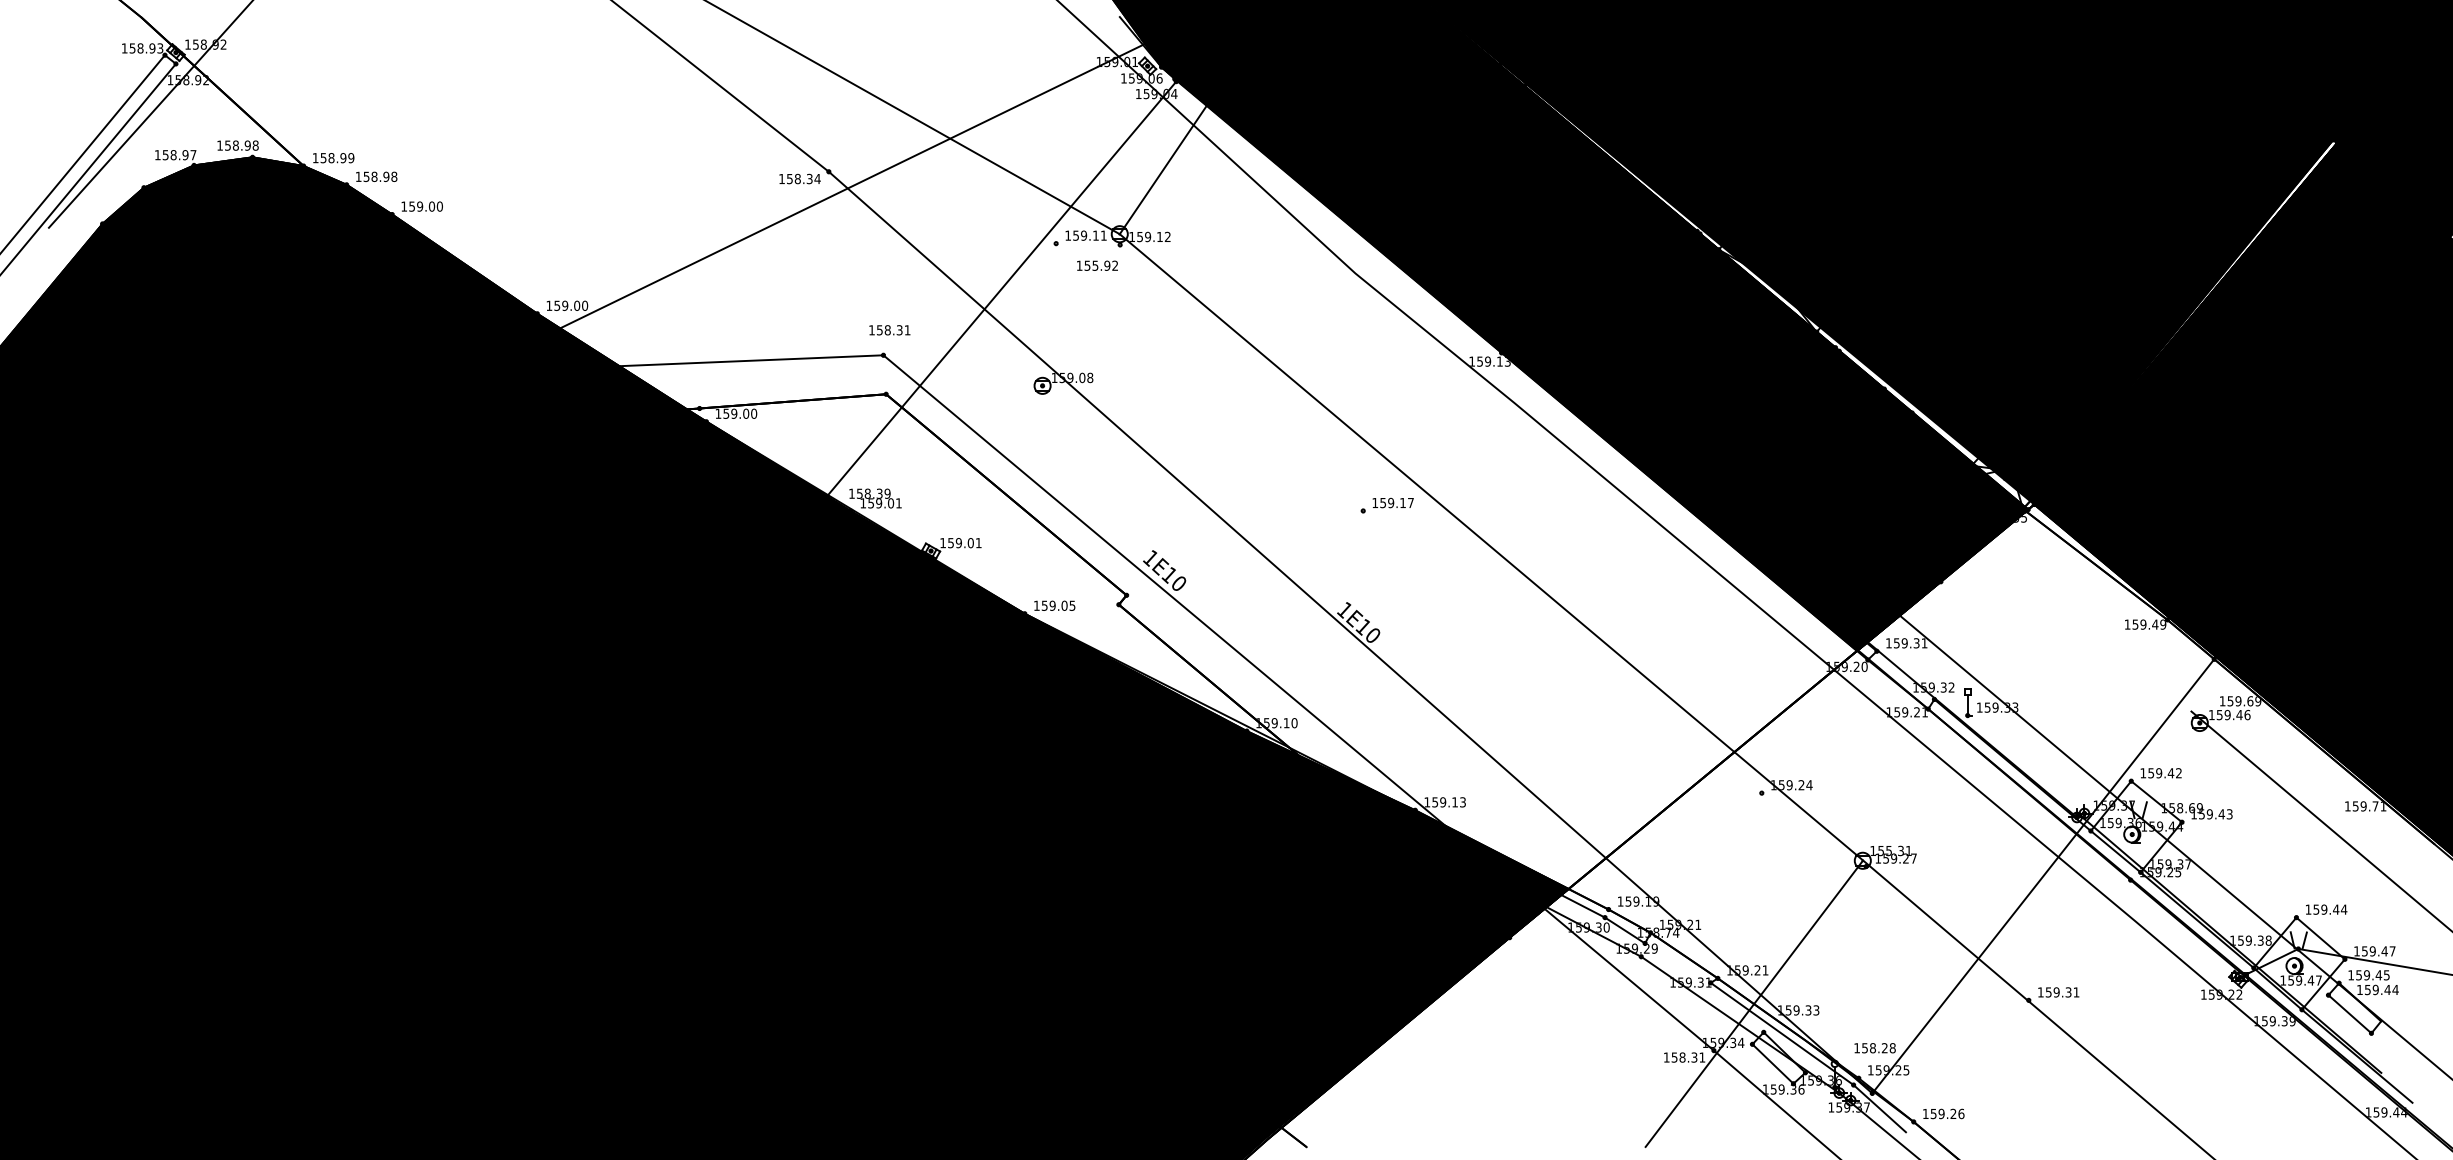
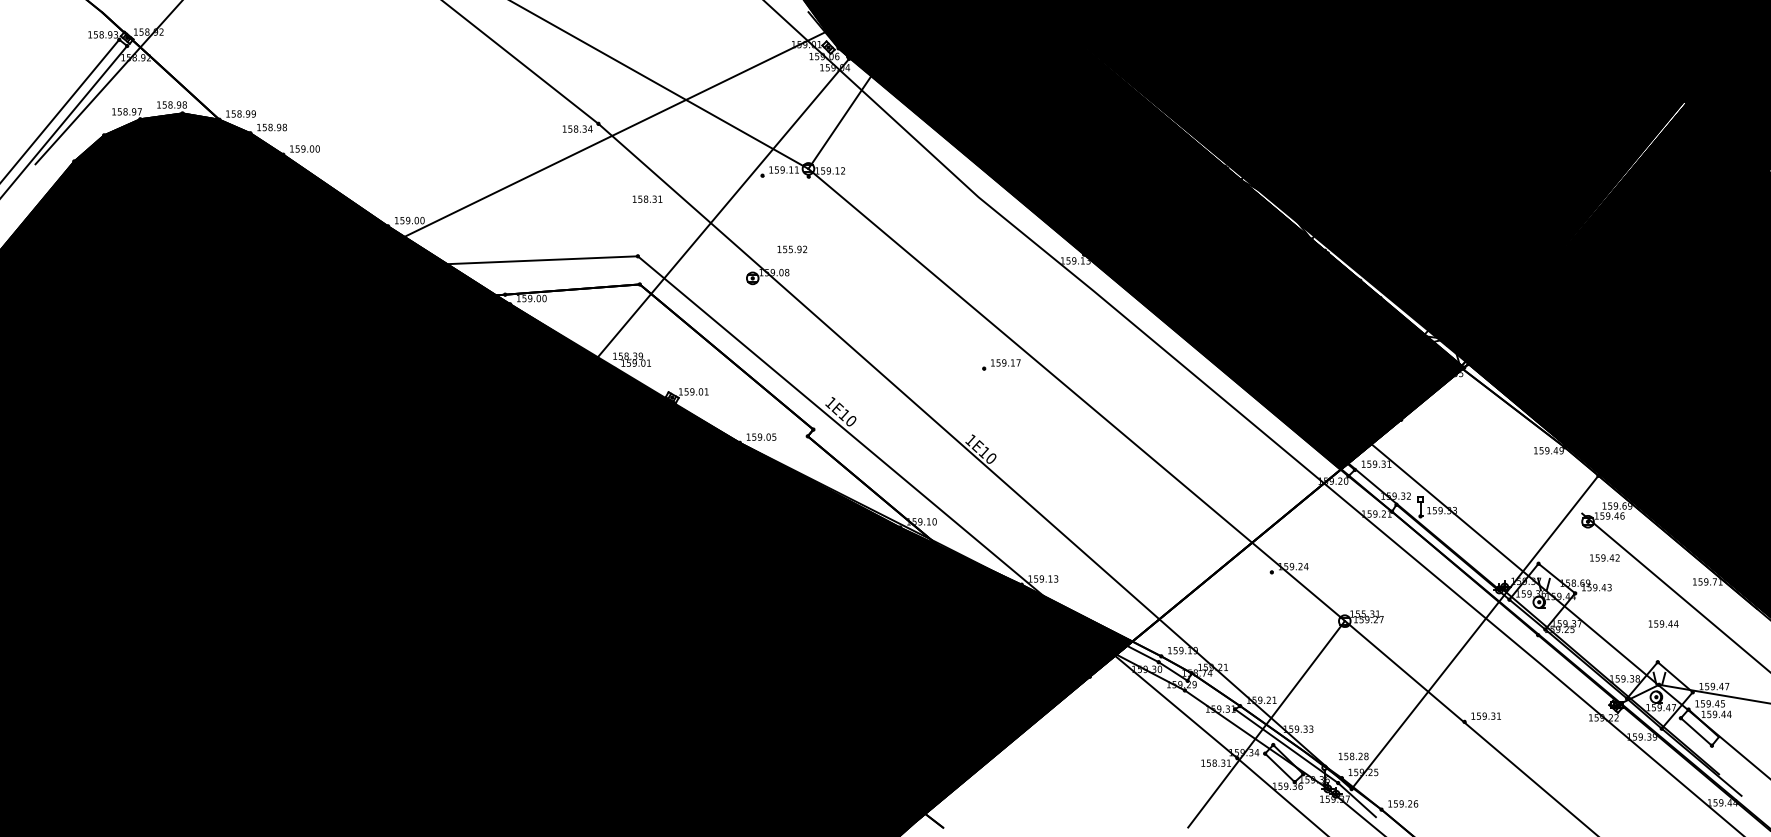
text: (1097, 265) -> (792, 249), moved
text: (889, 330) -> (647, 199), moved
text: (2160, 773) -> (1604, 558), moved
text: (2326, 909) -> (1663, 623), moved

